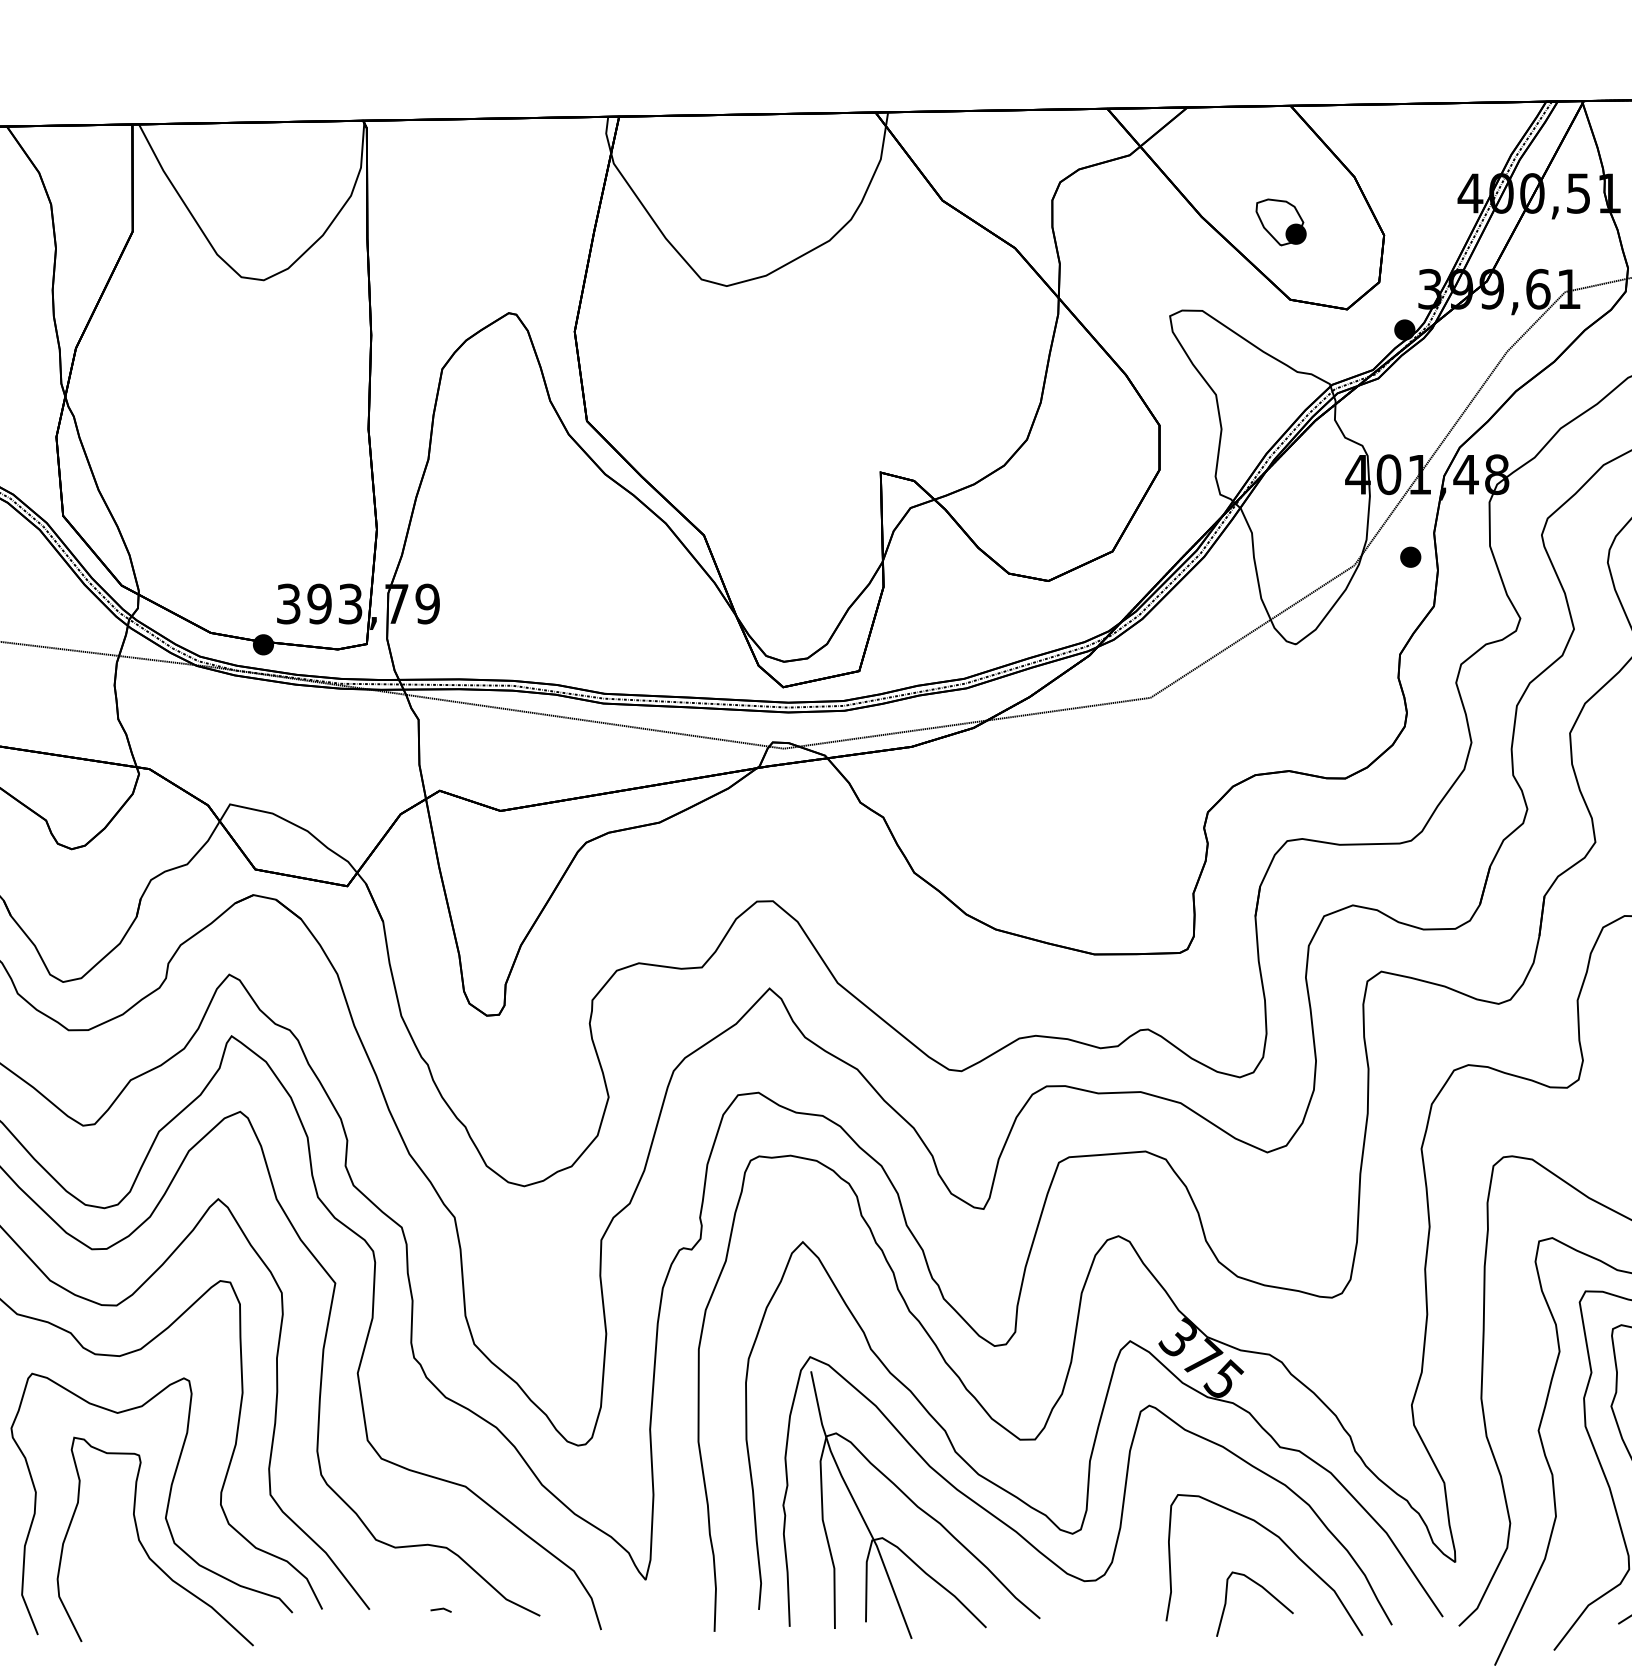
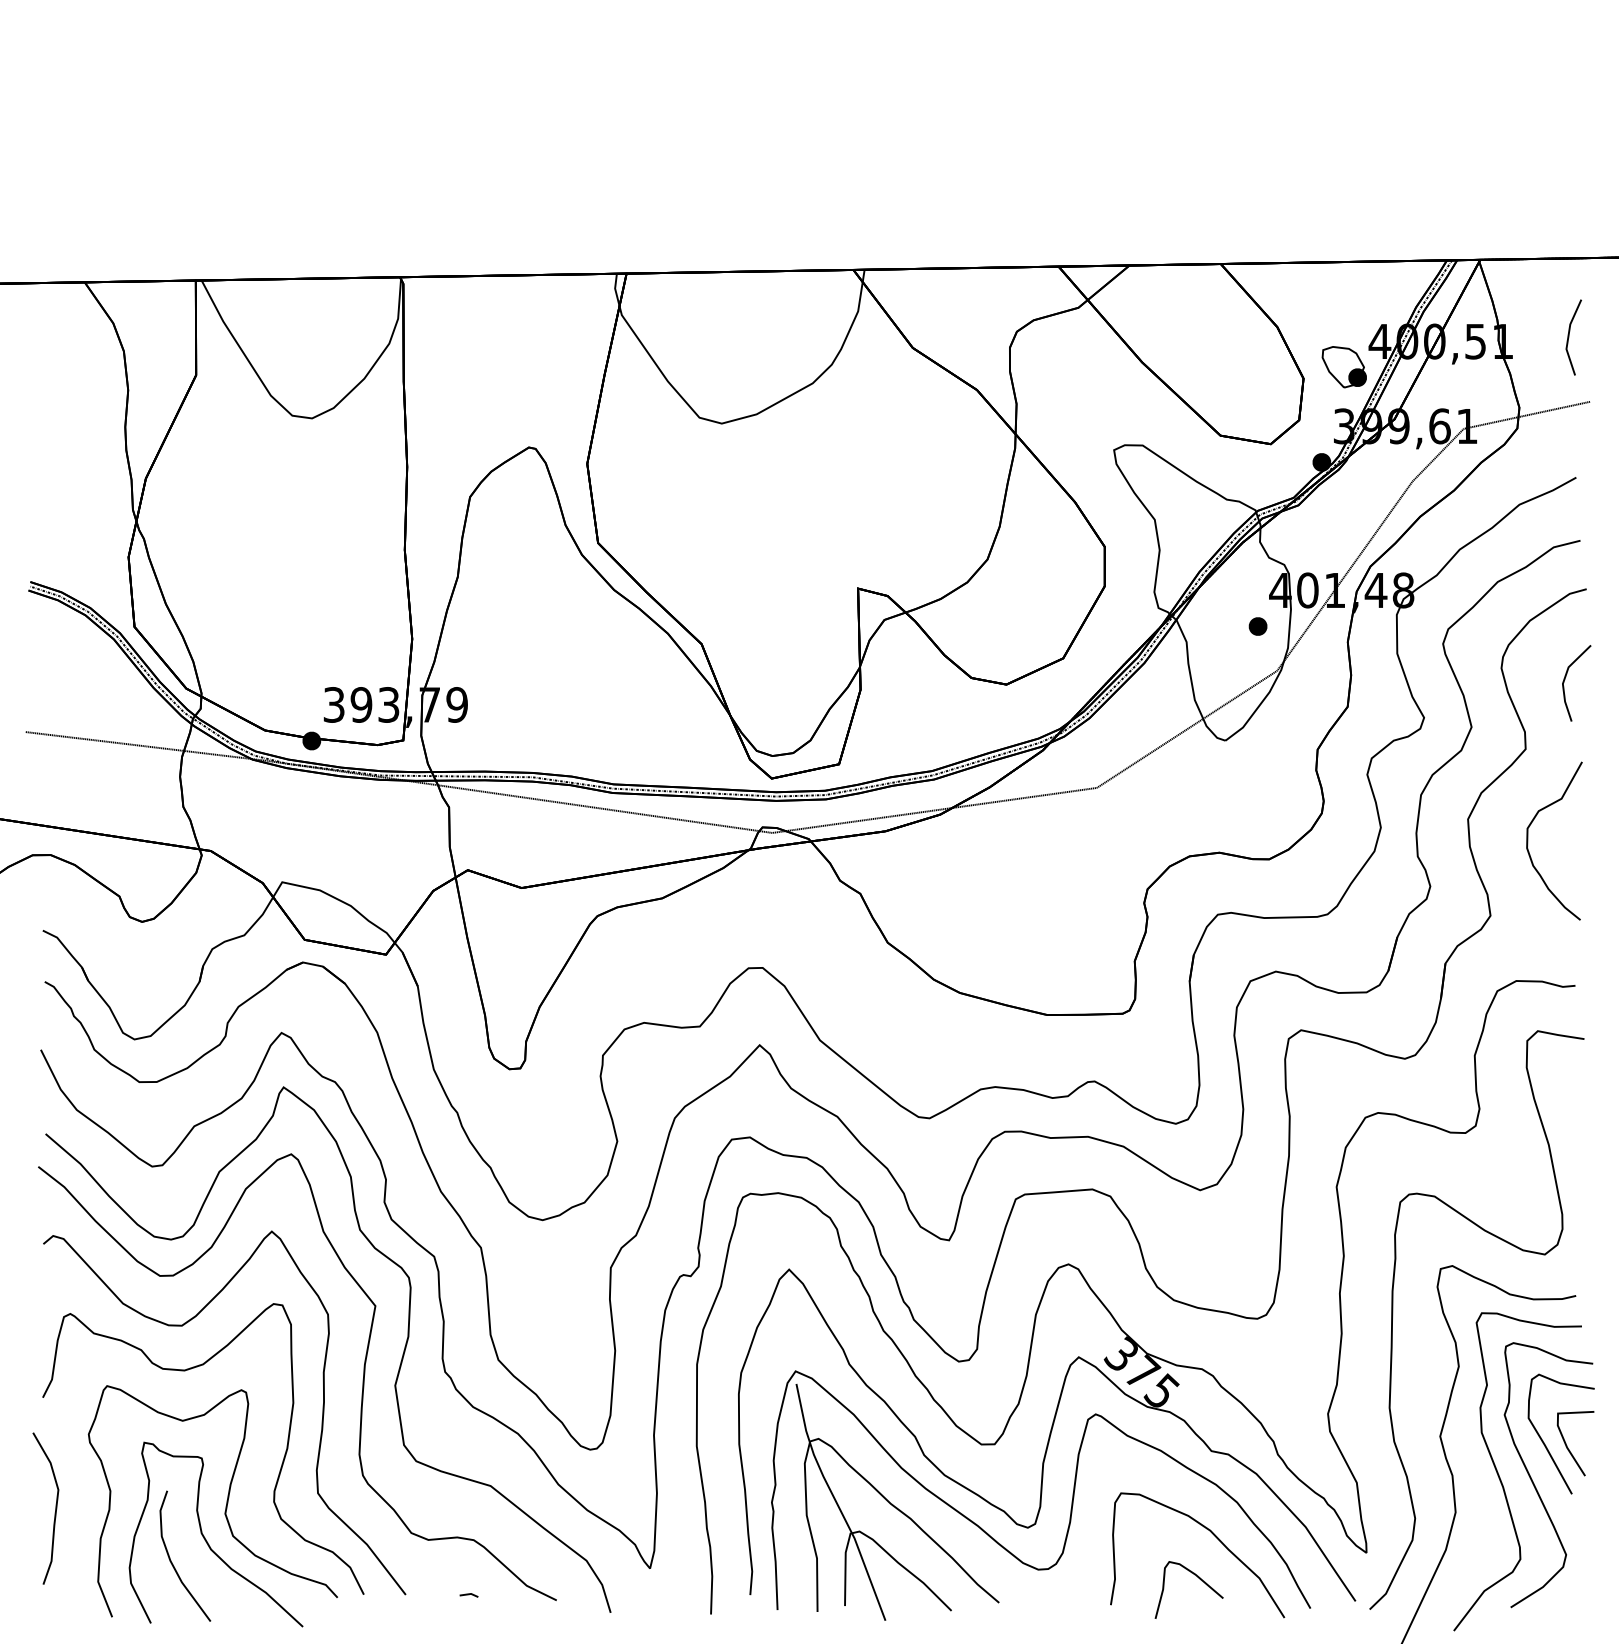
part: (1280, 222) -> (1343, 367), moved
part: (1410, 557) -> (1257, 626), moved
curve: (106, 1573) -> (172, 1562), added

